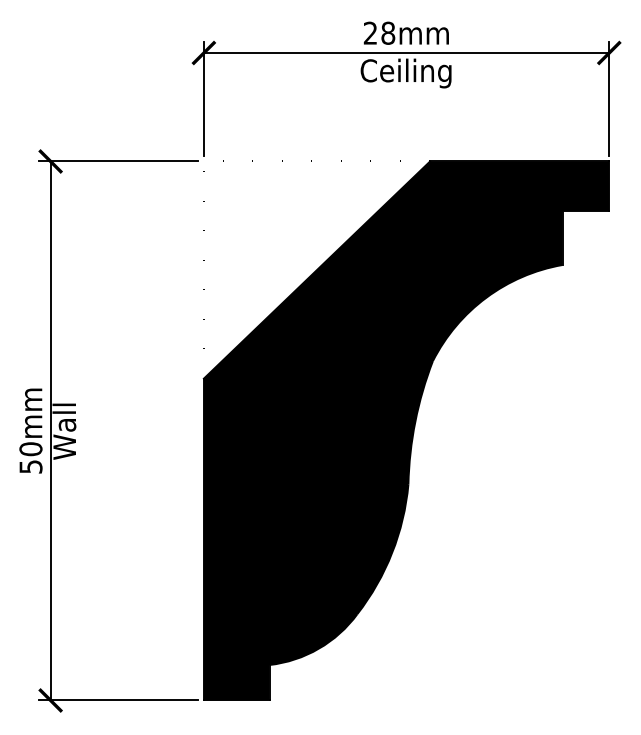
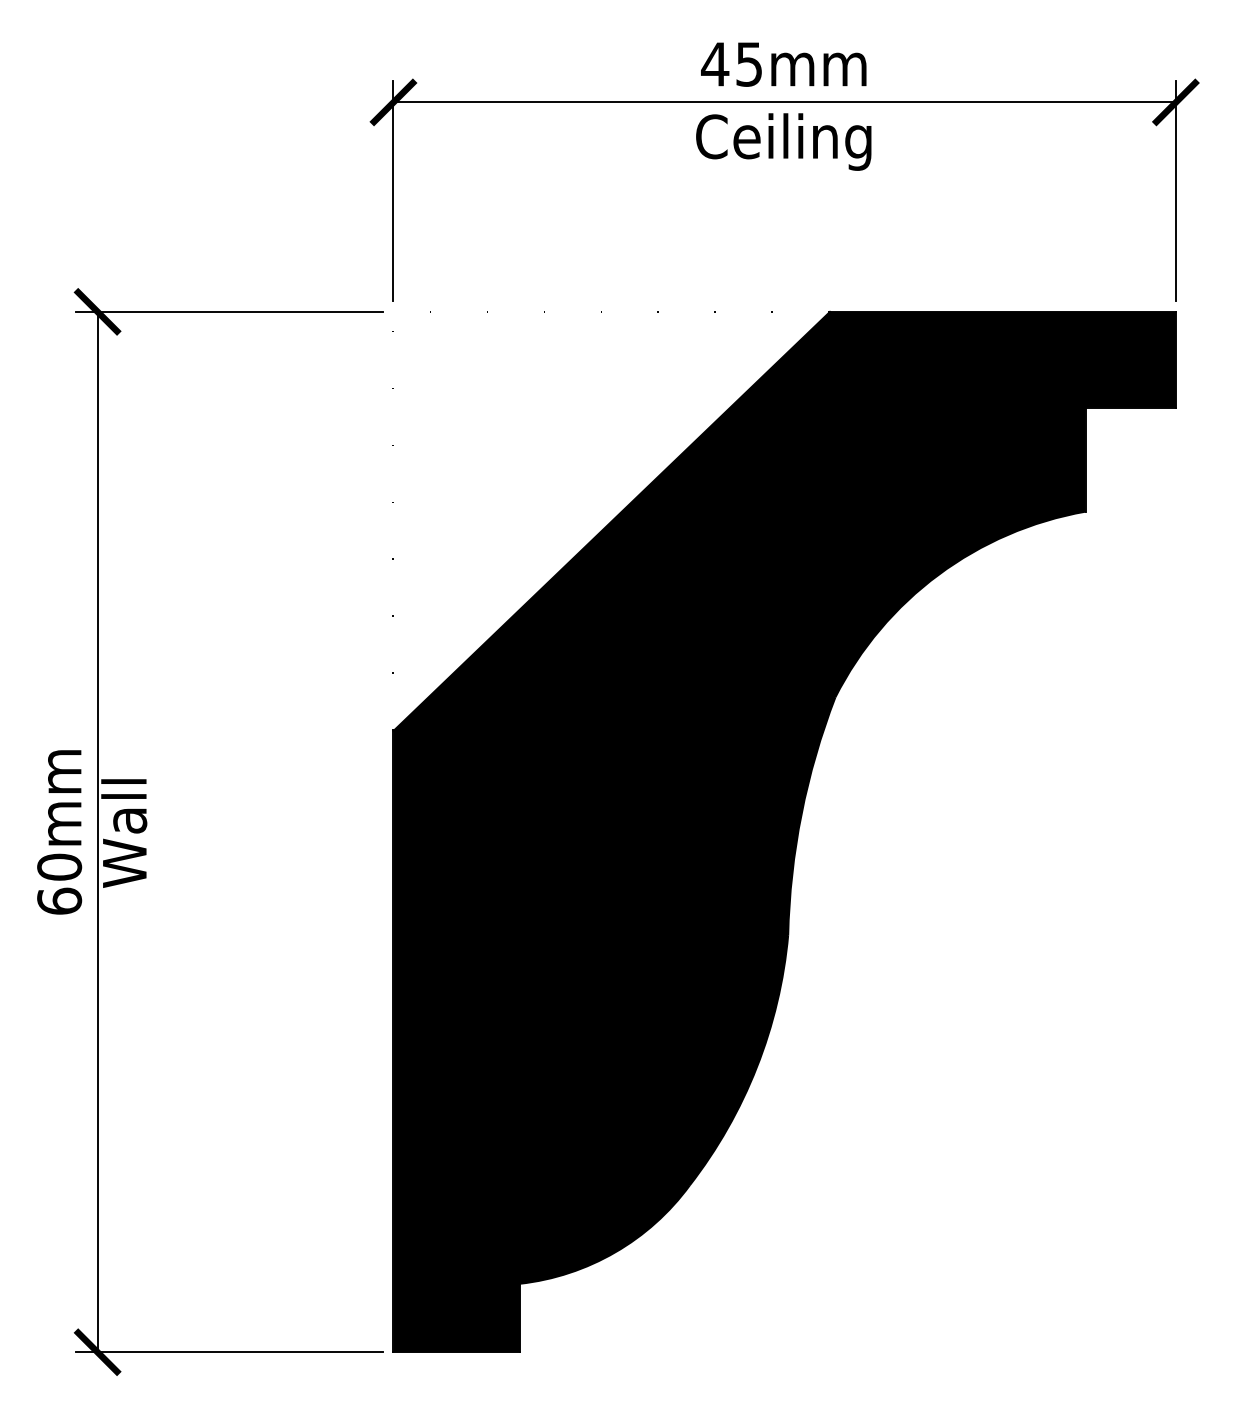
text: (379, 32) -> (732, 62), 28mm -> 45mm
text: (30, 466) -> (58, 900), 50mm -> 60mm

